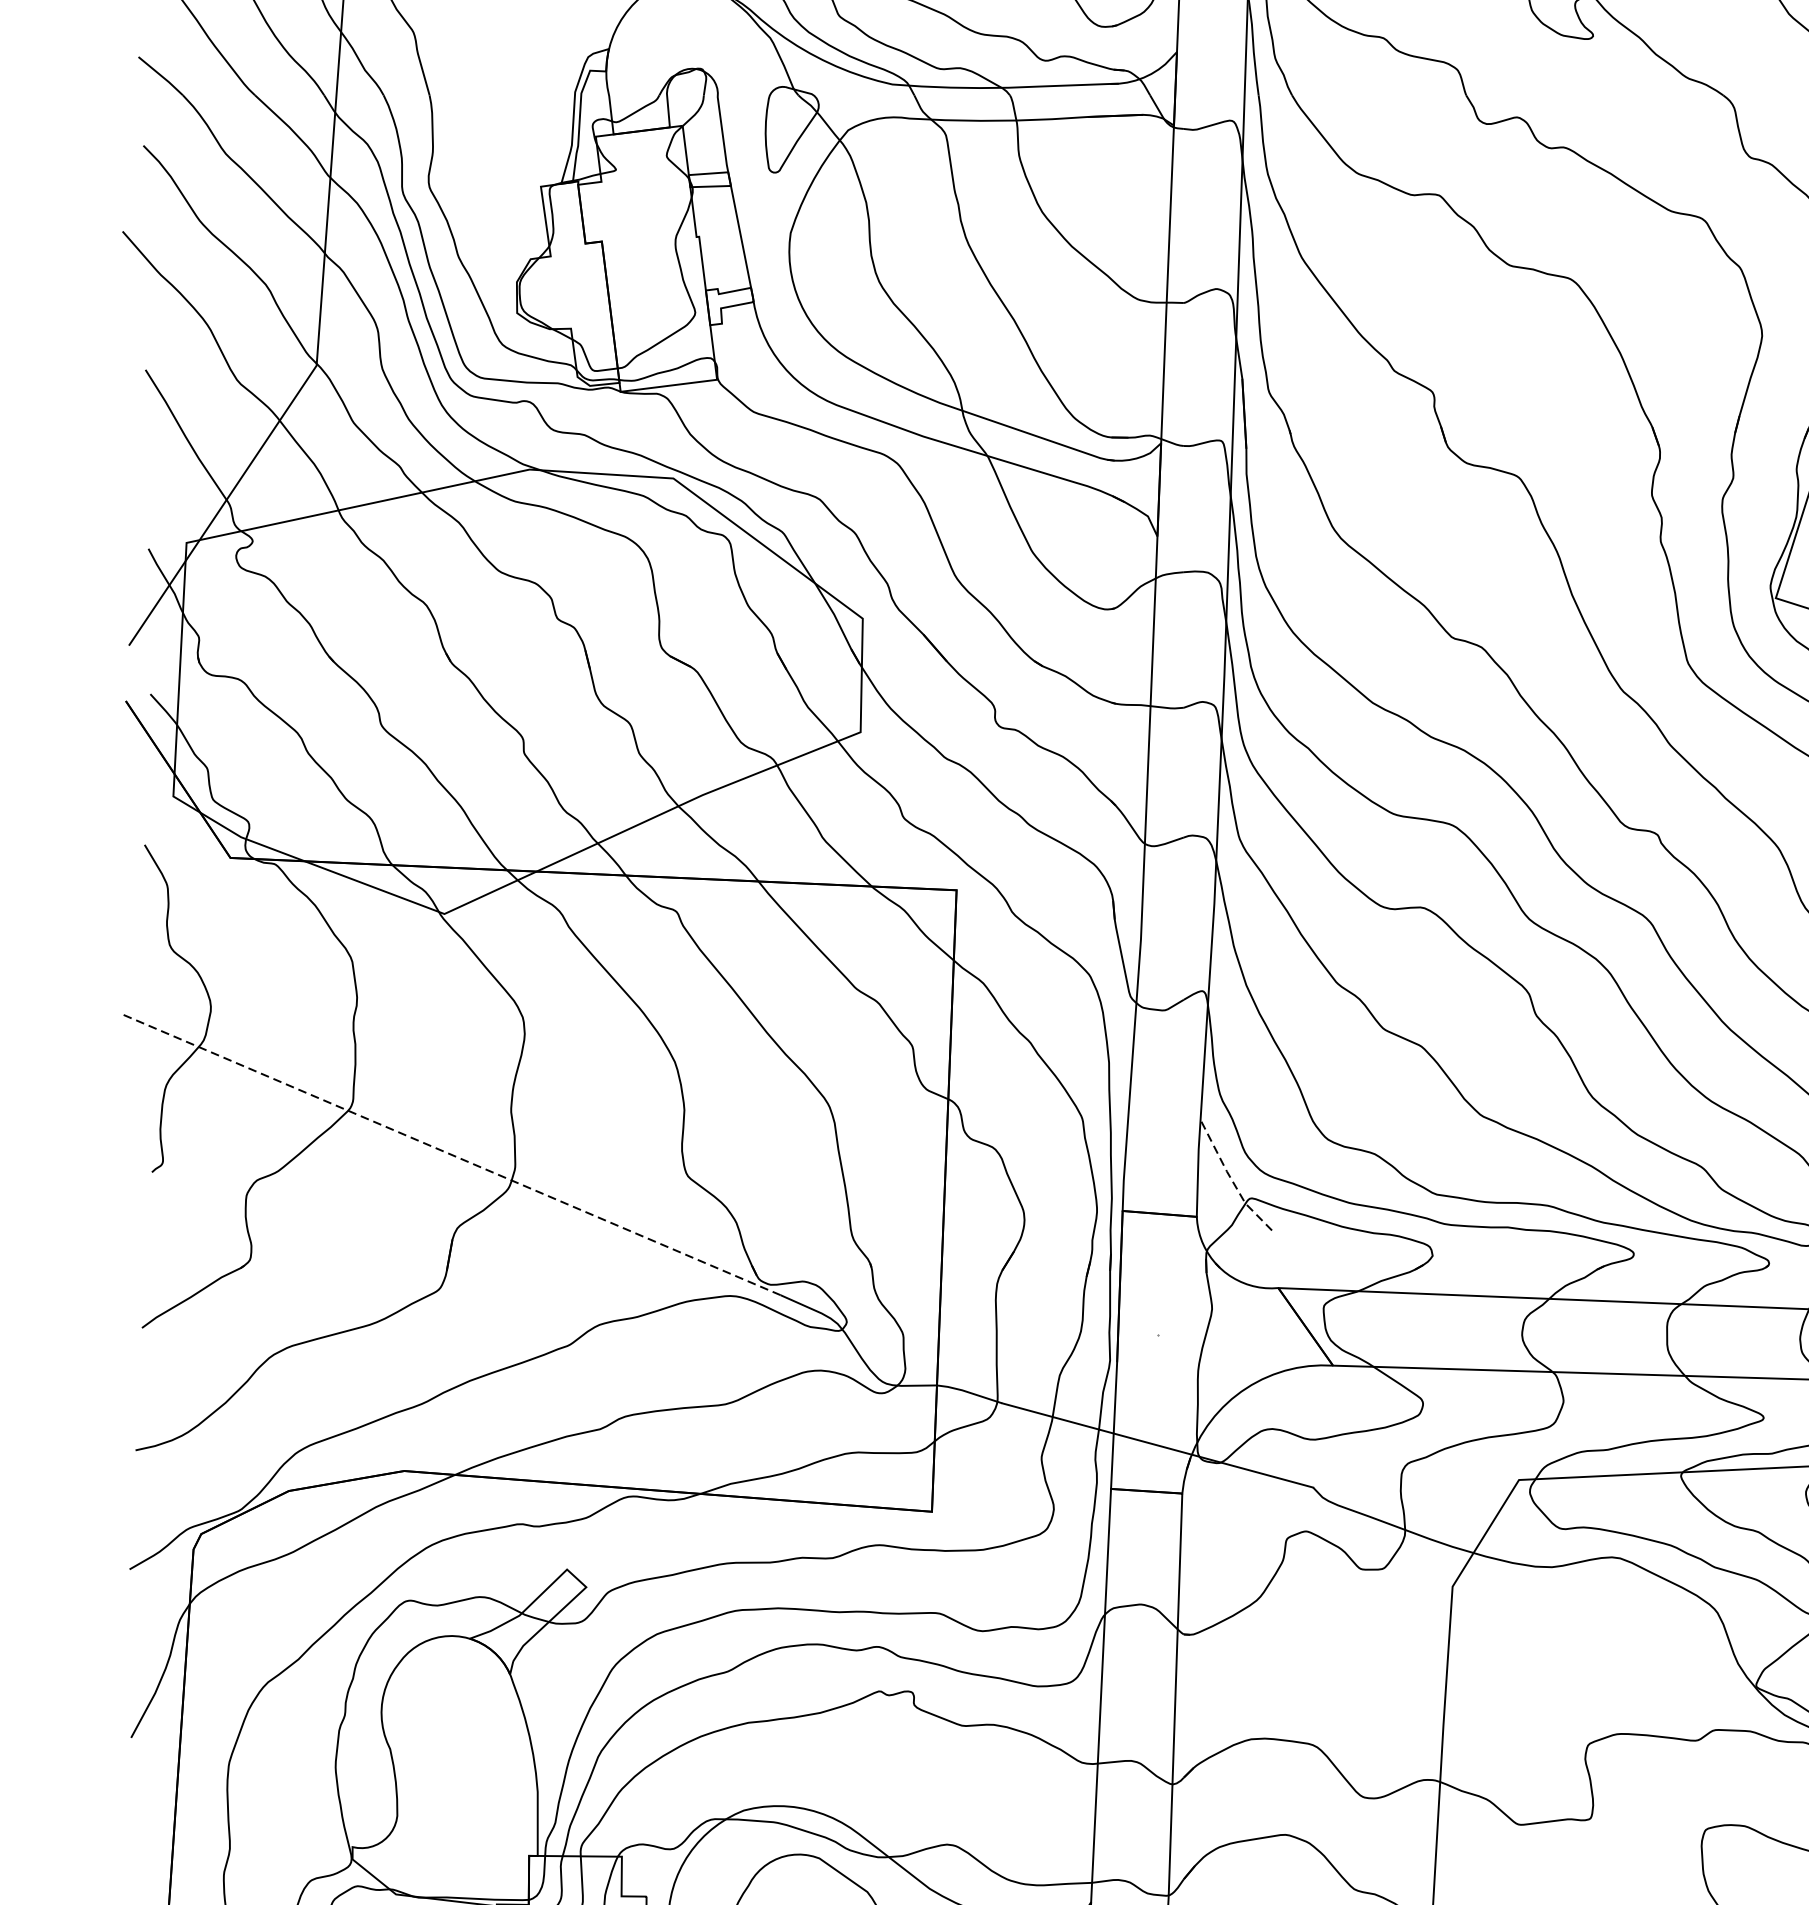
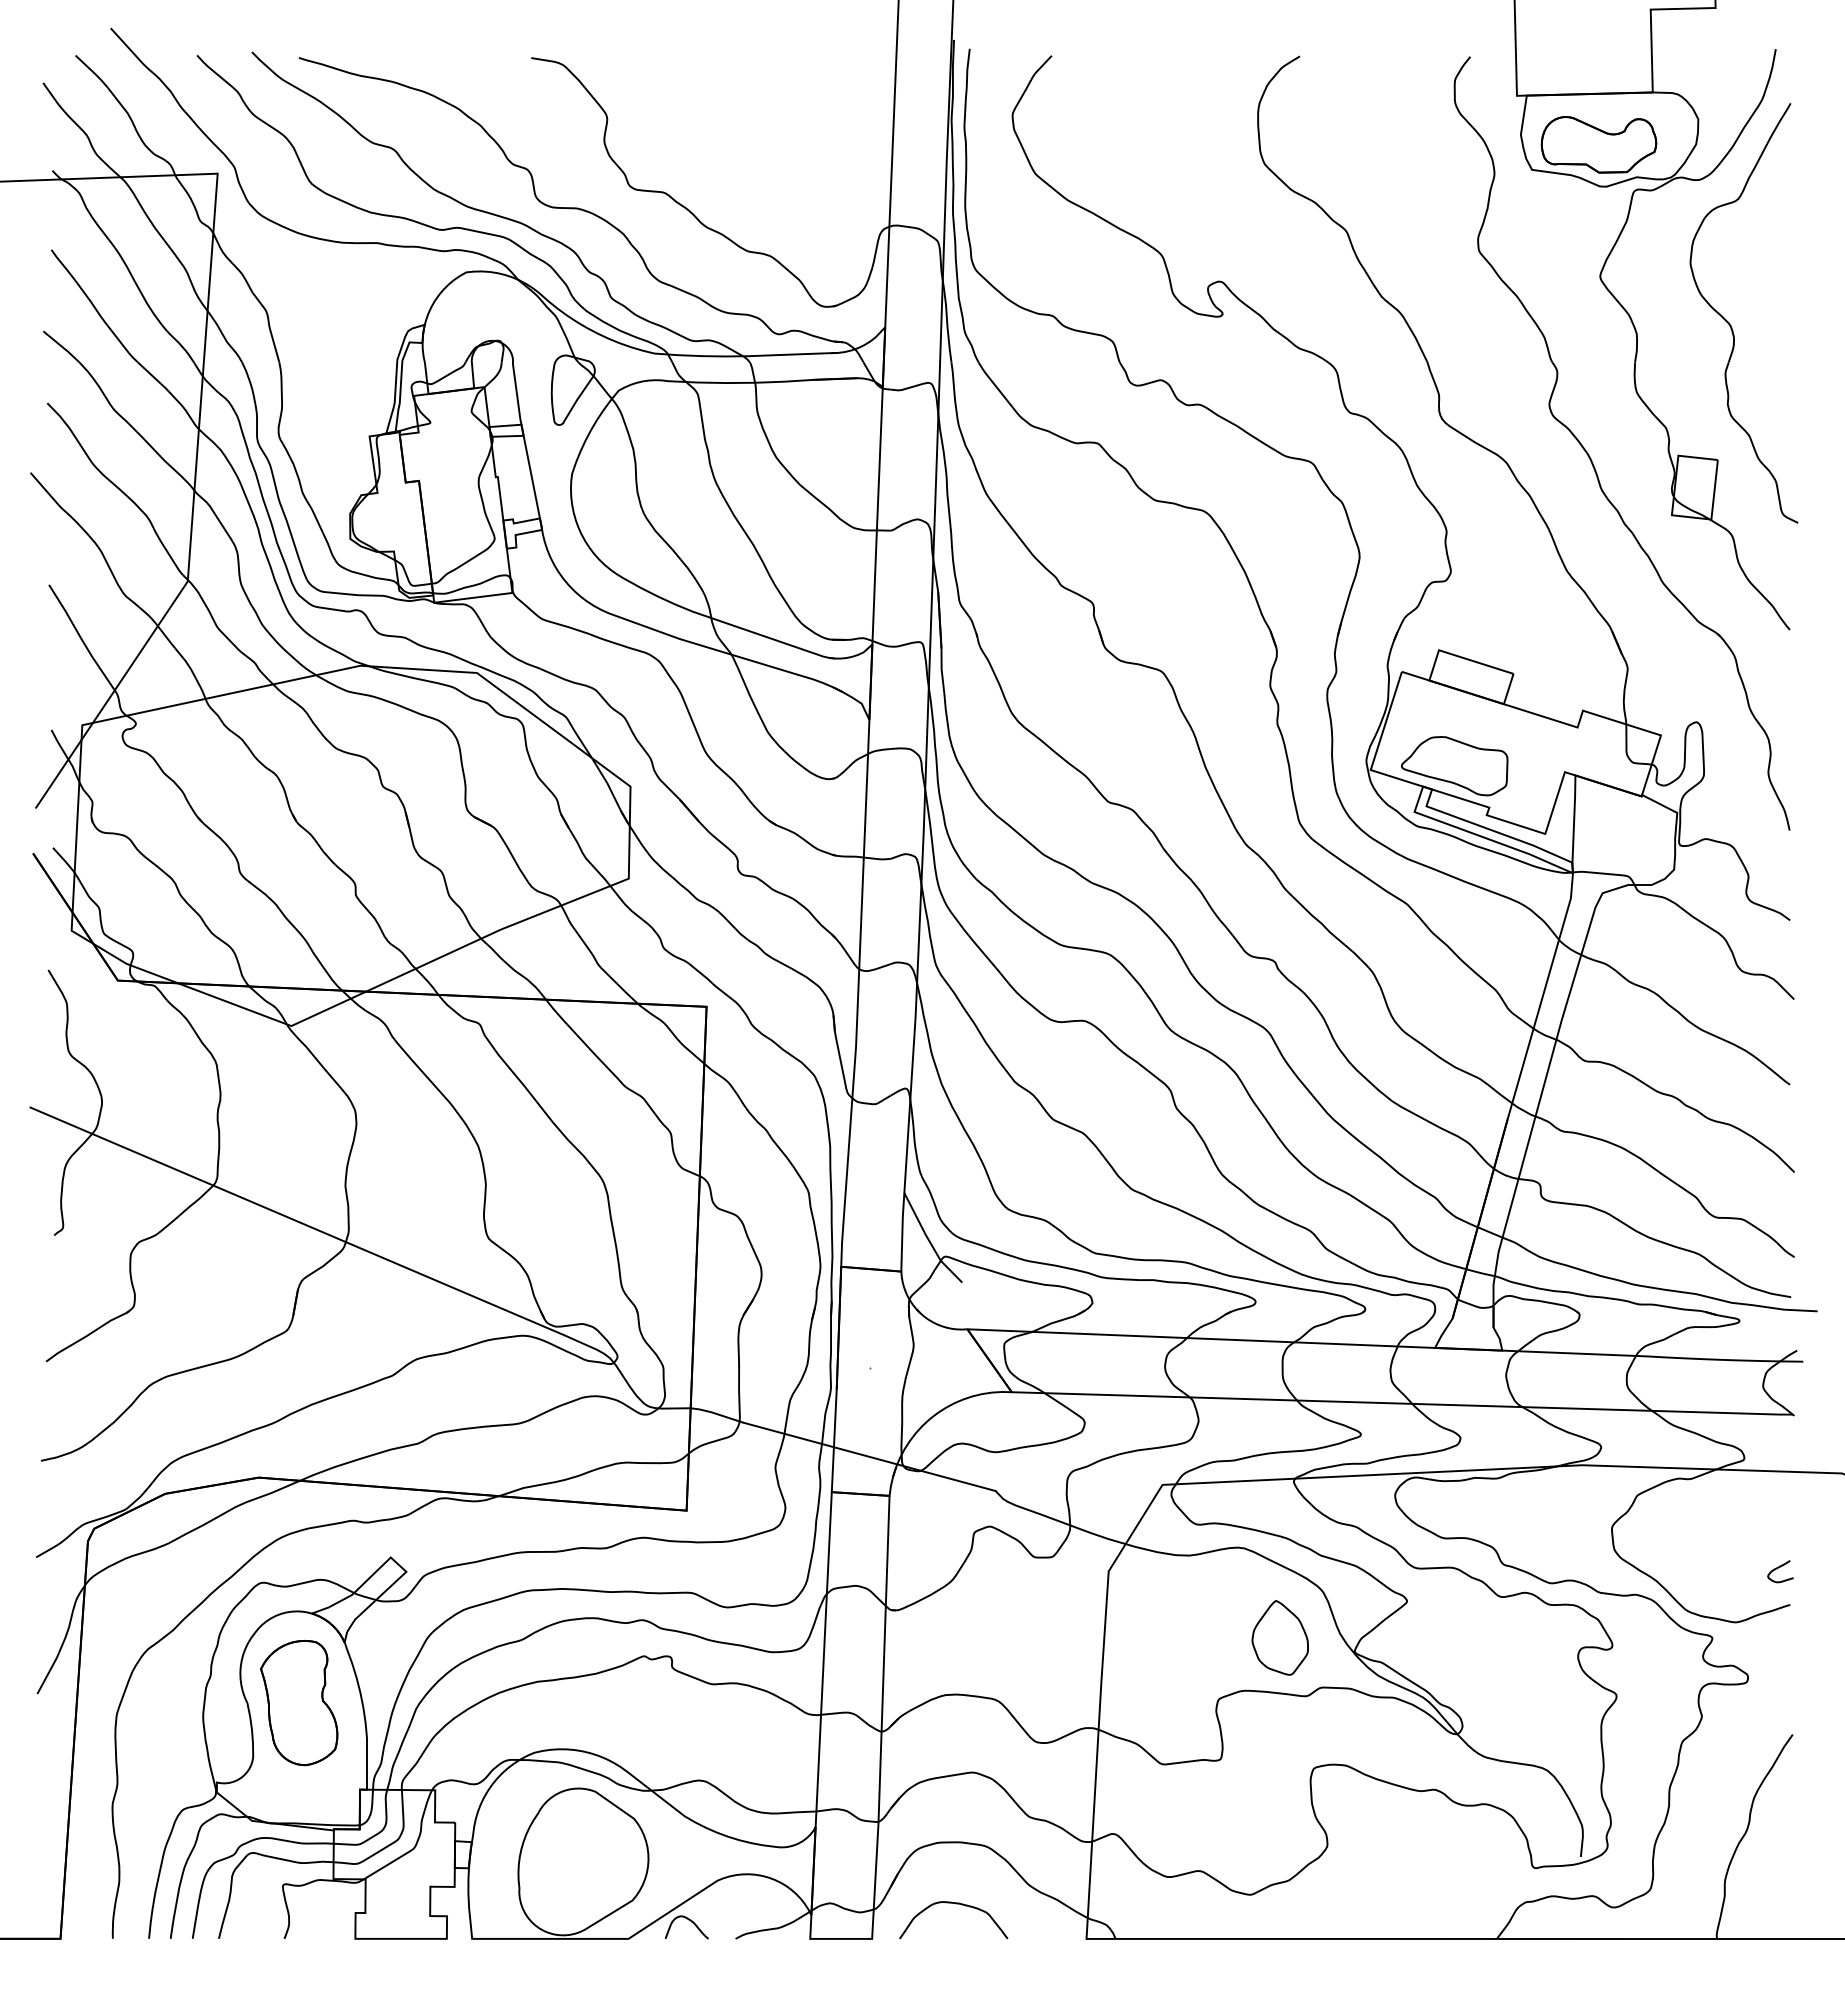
line: (452, 1155) -> (297, 1221), dashed -> solid
line: (1231, 1178) -> (929, 1240), dashed -> solid
part: (1663, 1668) -> (1279, 1637), added
part: (454, 1749) -> (299, 1703), added

